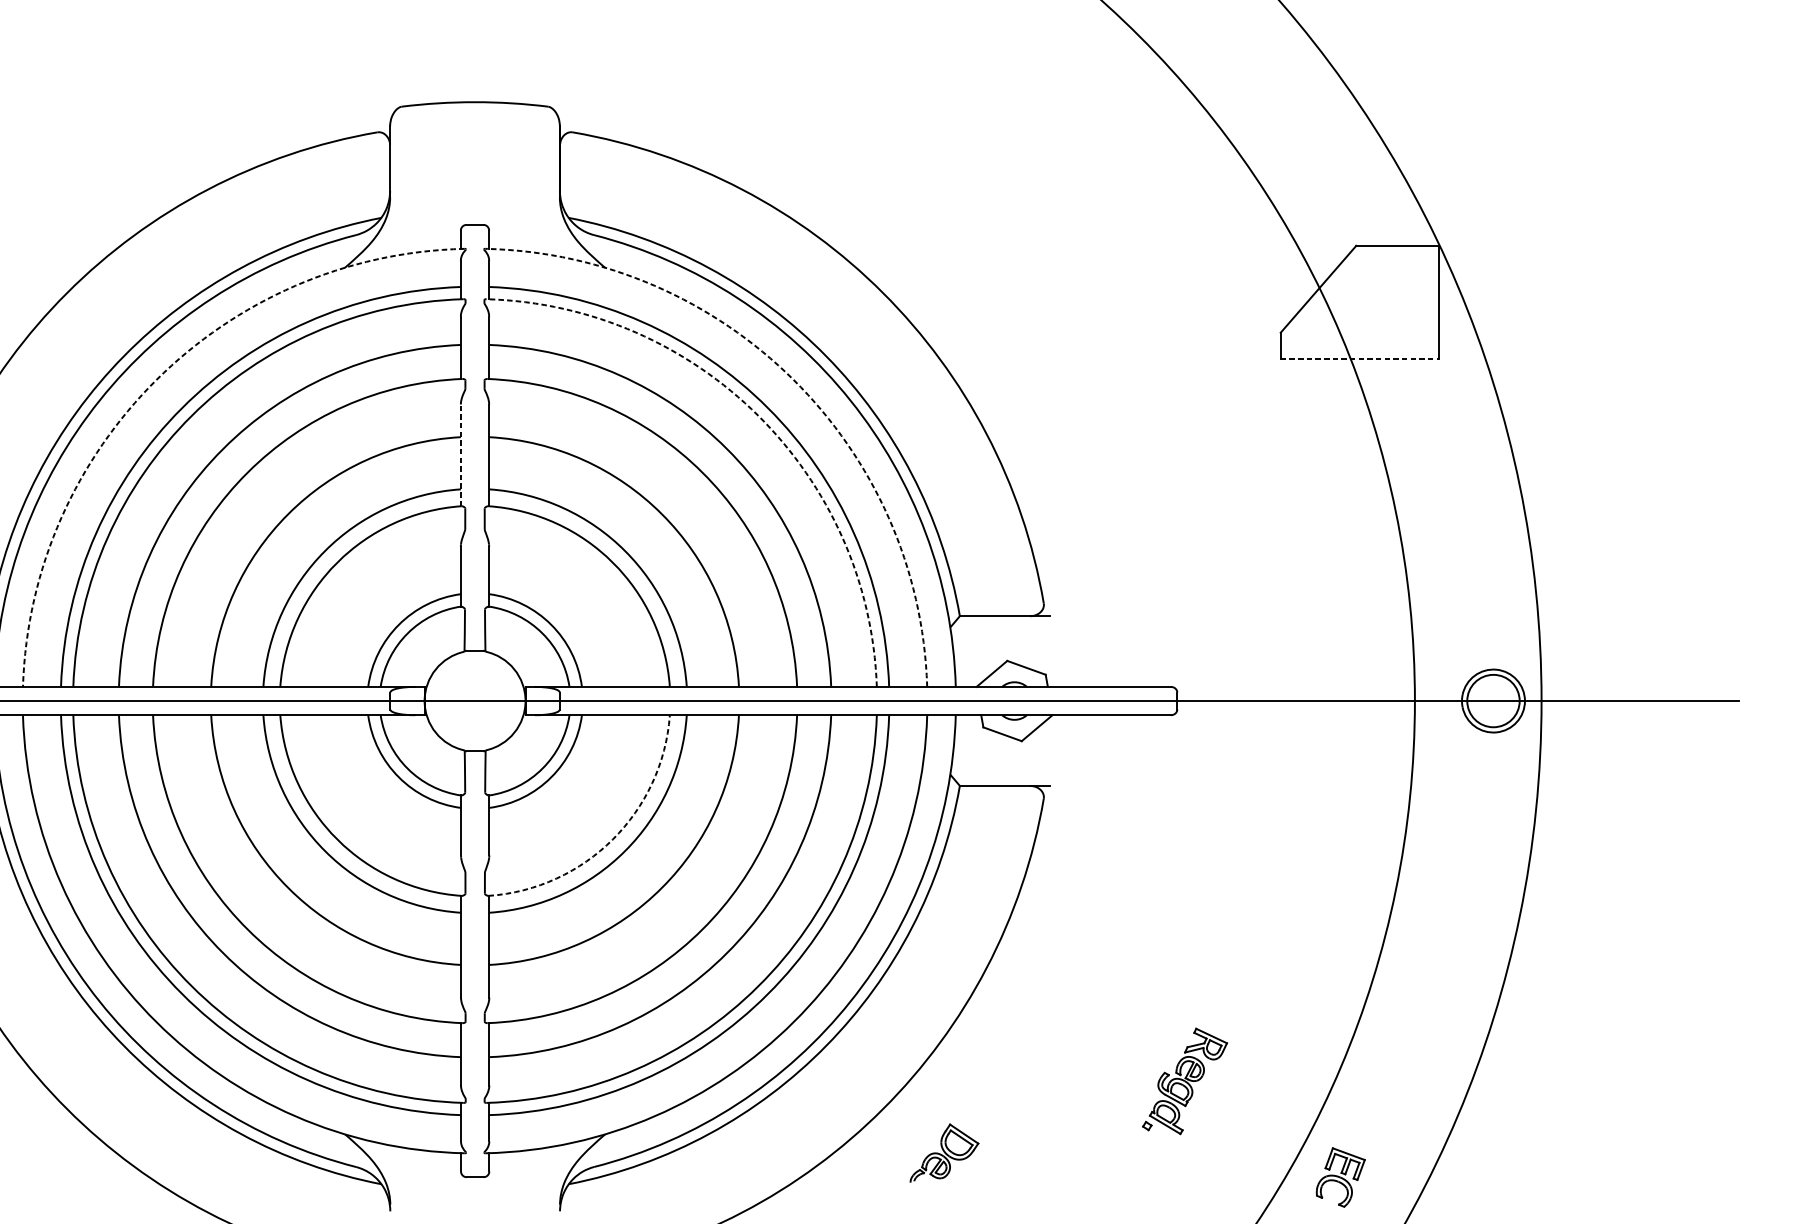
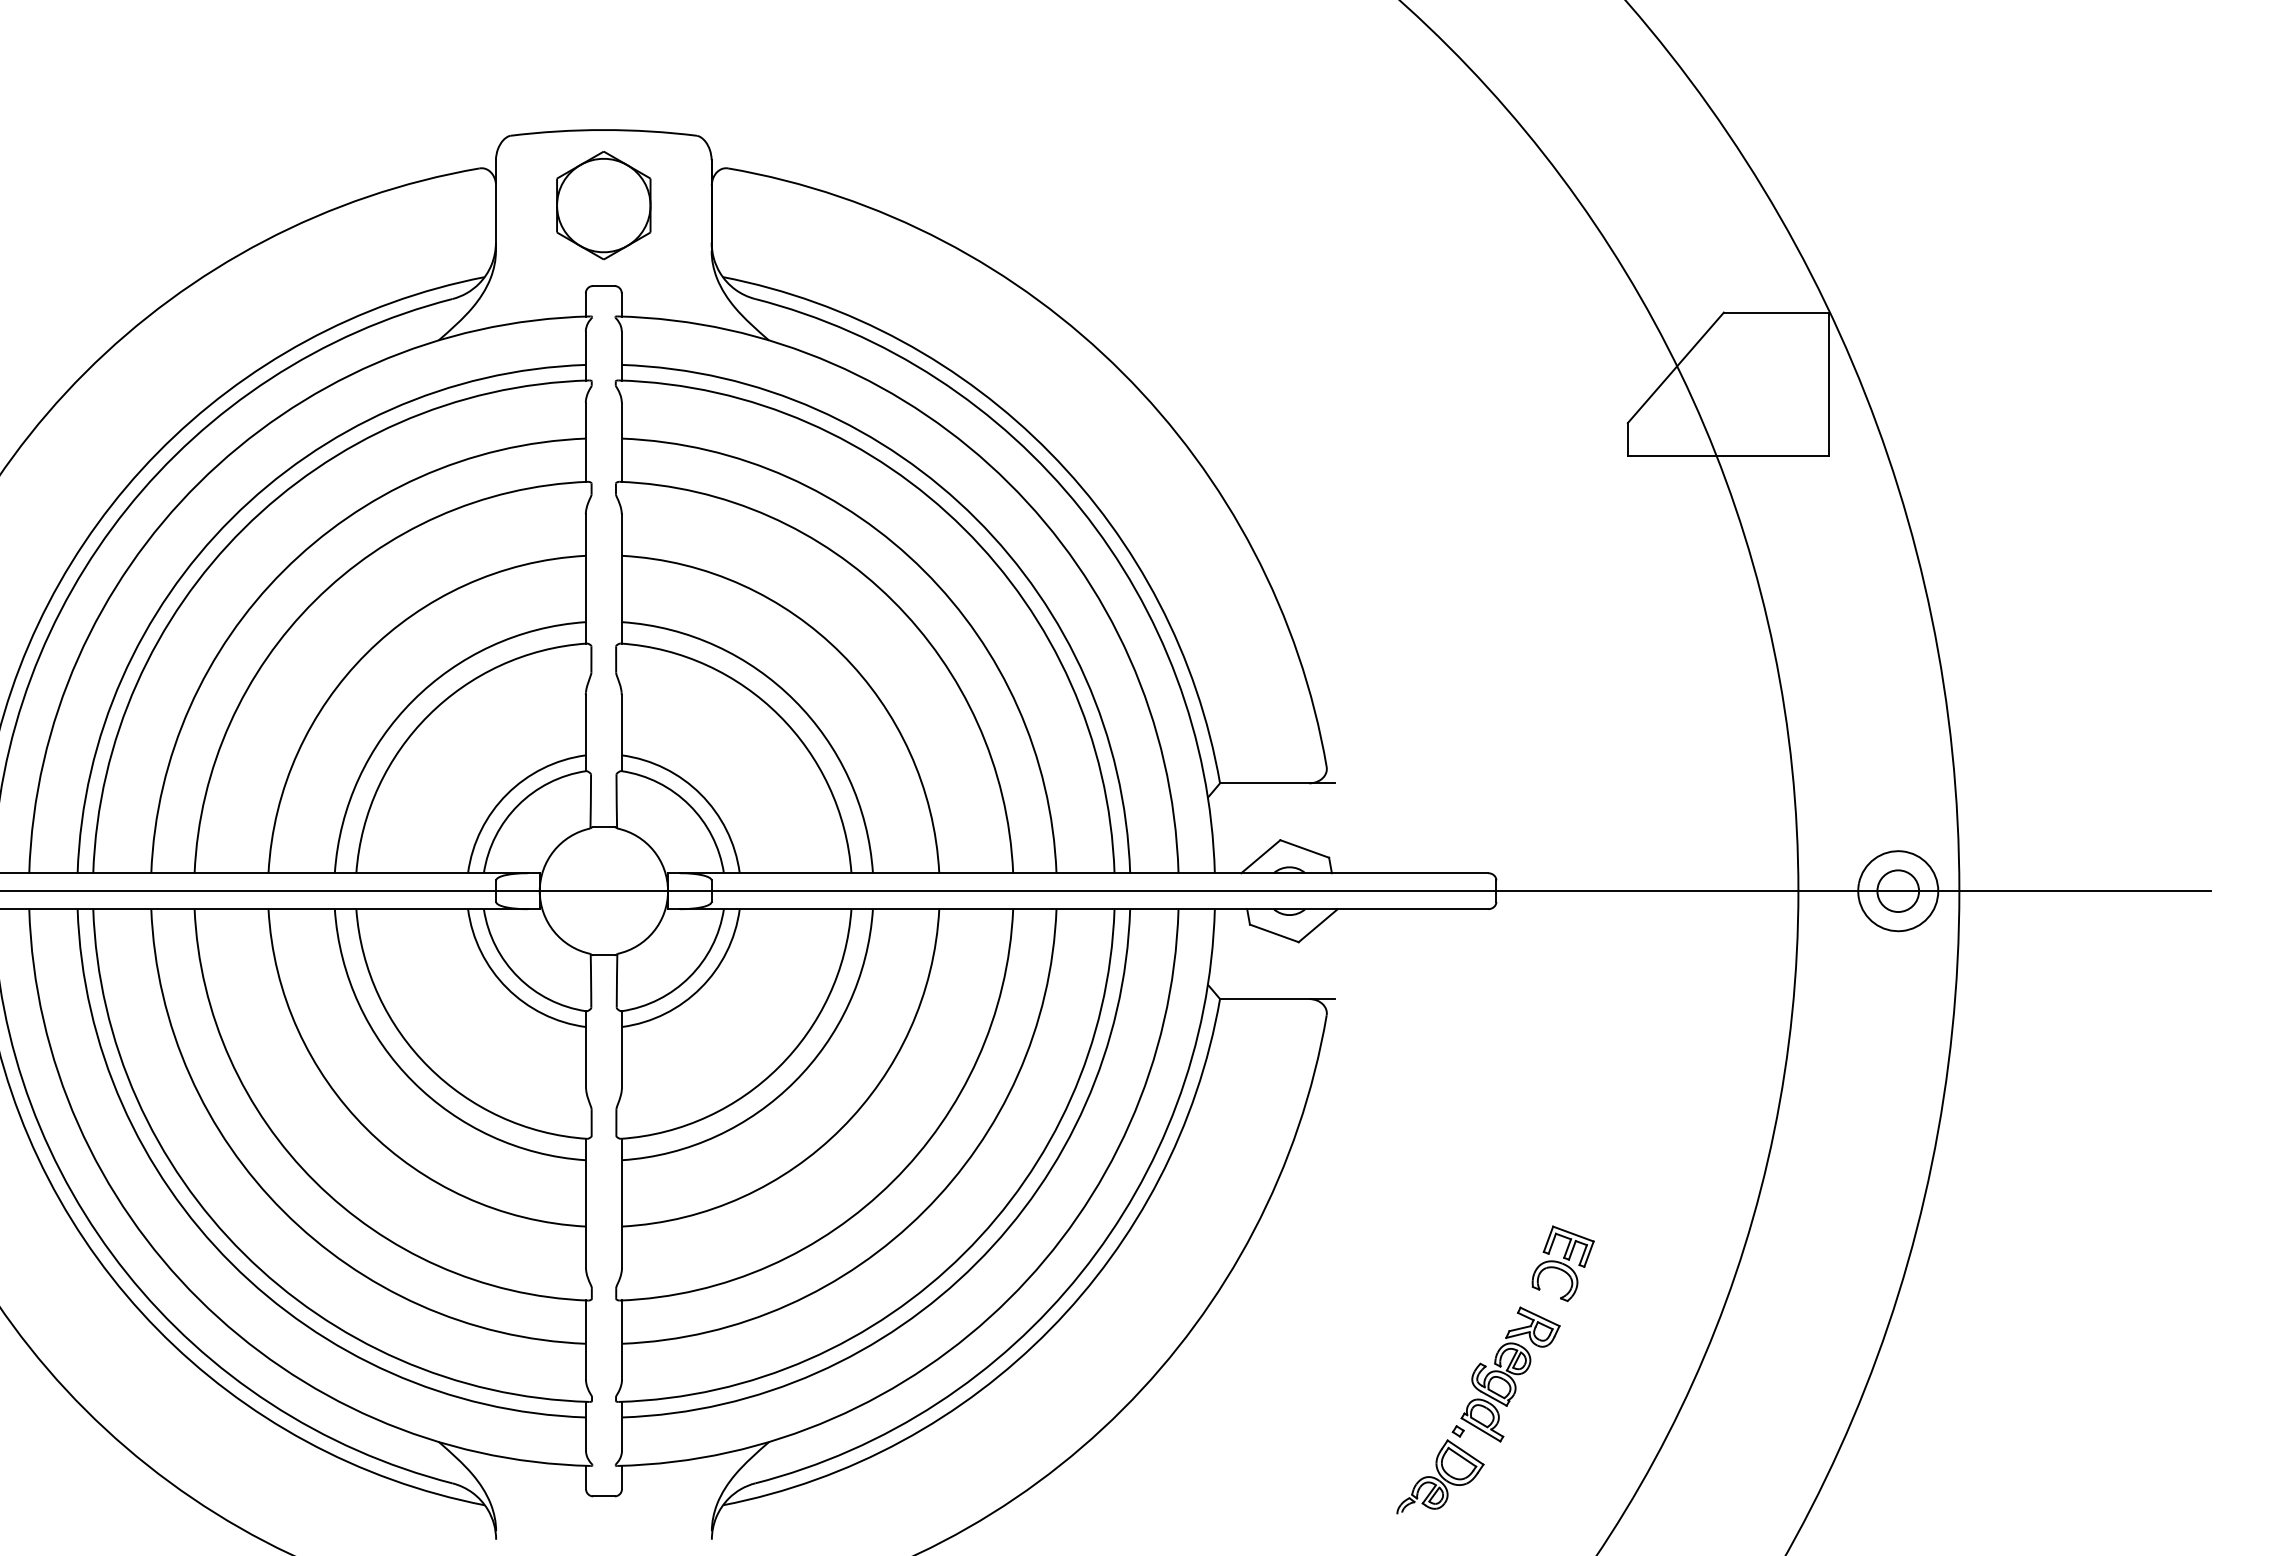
part: (474, 161) -> (603, 205), added
line: (1359, 359) -> (1728, 456), dashed -> solid
arc: (156, 380) -> (198, 483), dashed -> solid
arc: (793, 380) -> (1008, 483), dashed -> solid
arc: (758, 415) -> (963, 528), dashed -> solid
line: (460, 455) -> (585, 578), dashed -> solid
circle: (1493, 701) -> (1898, 891), size x0.62
arc: (613, 839) -> (779, 1067), dashed -> solid
part: (944, 1152) -> (1440, 1476), moved
part: (1340, 1177) -> (1562, 1263), moved

